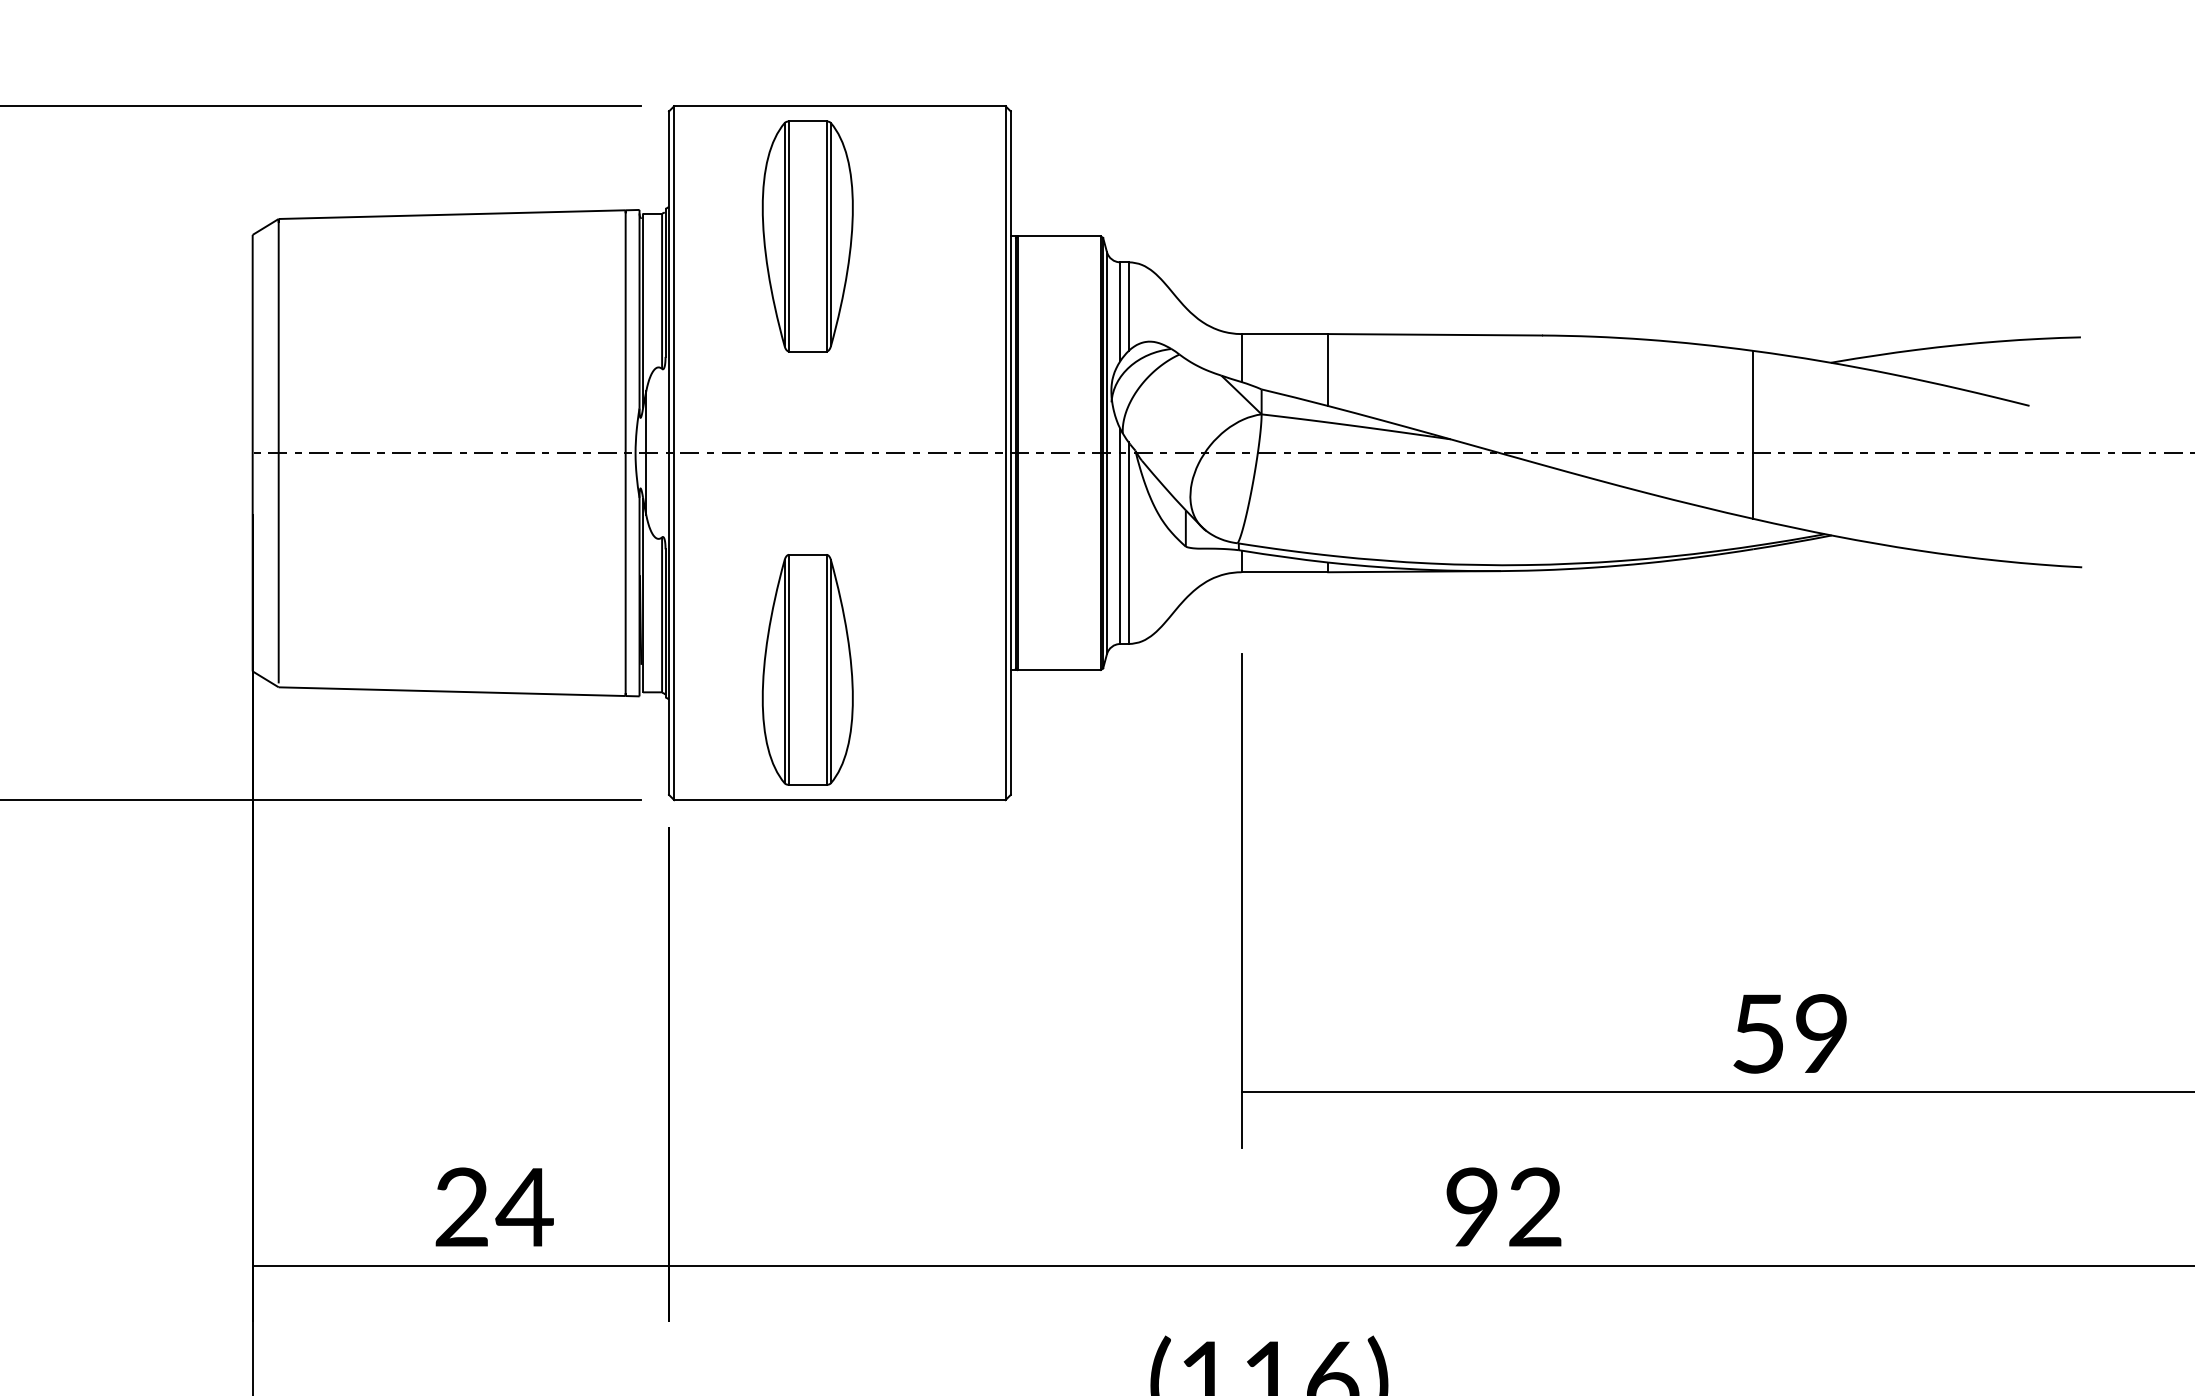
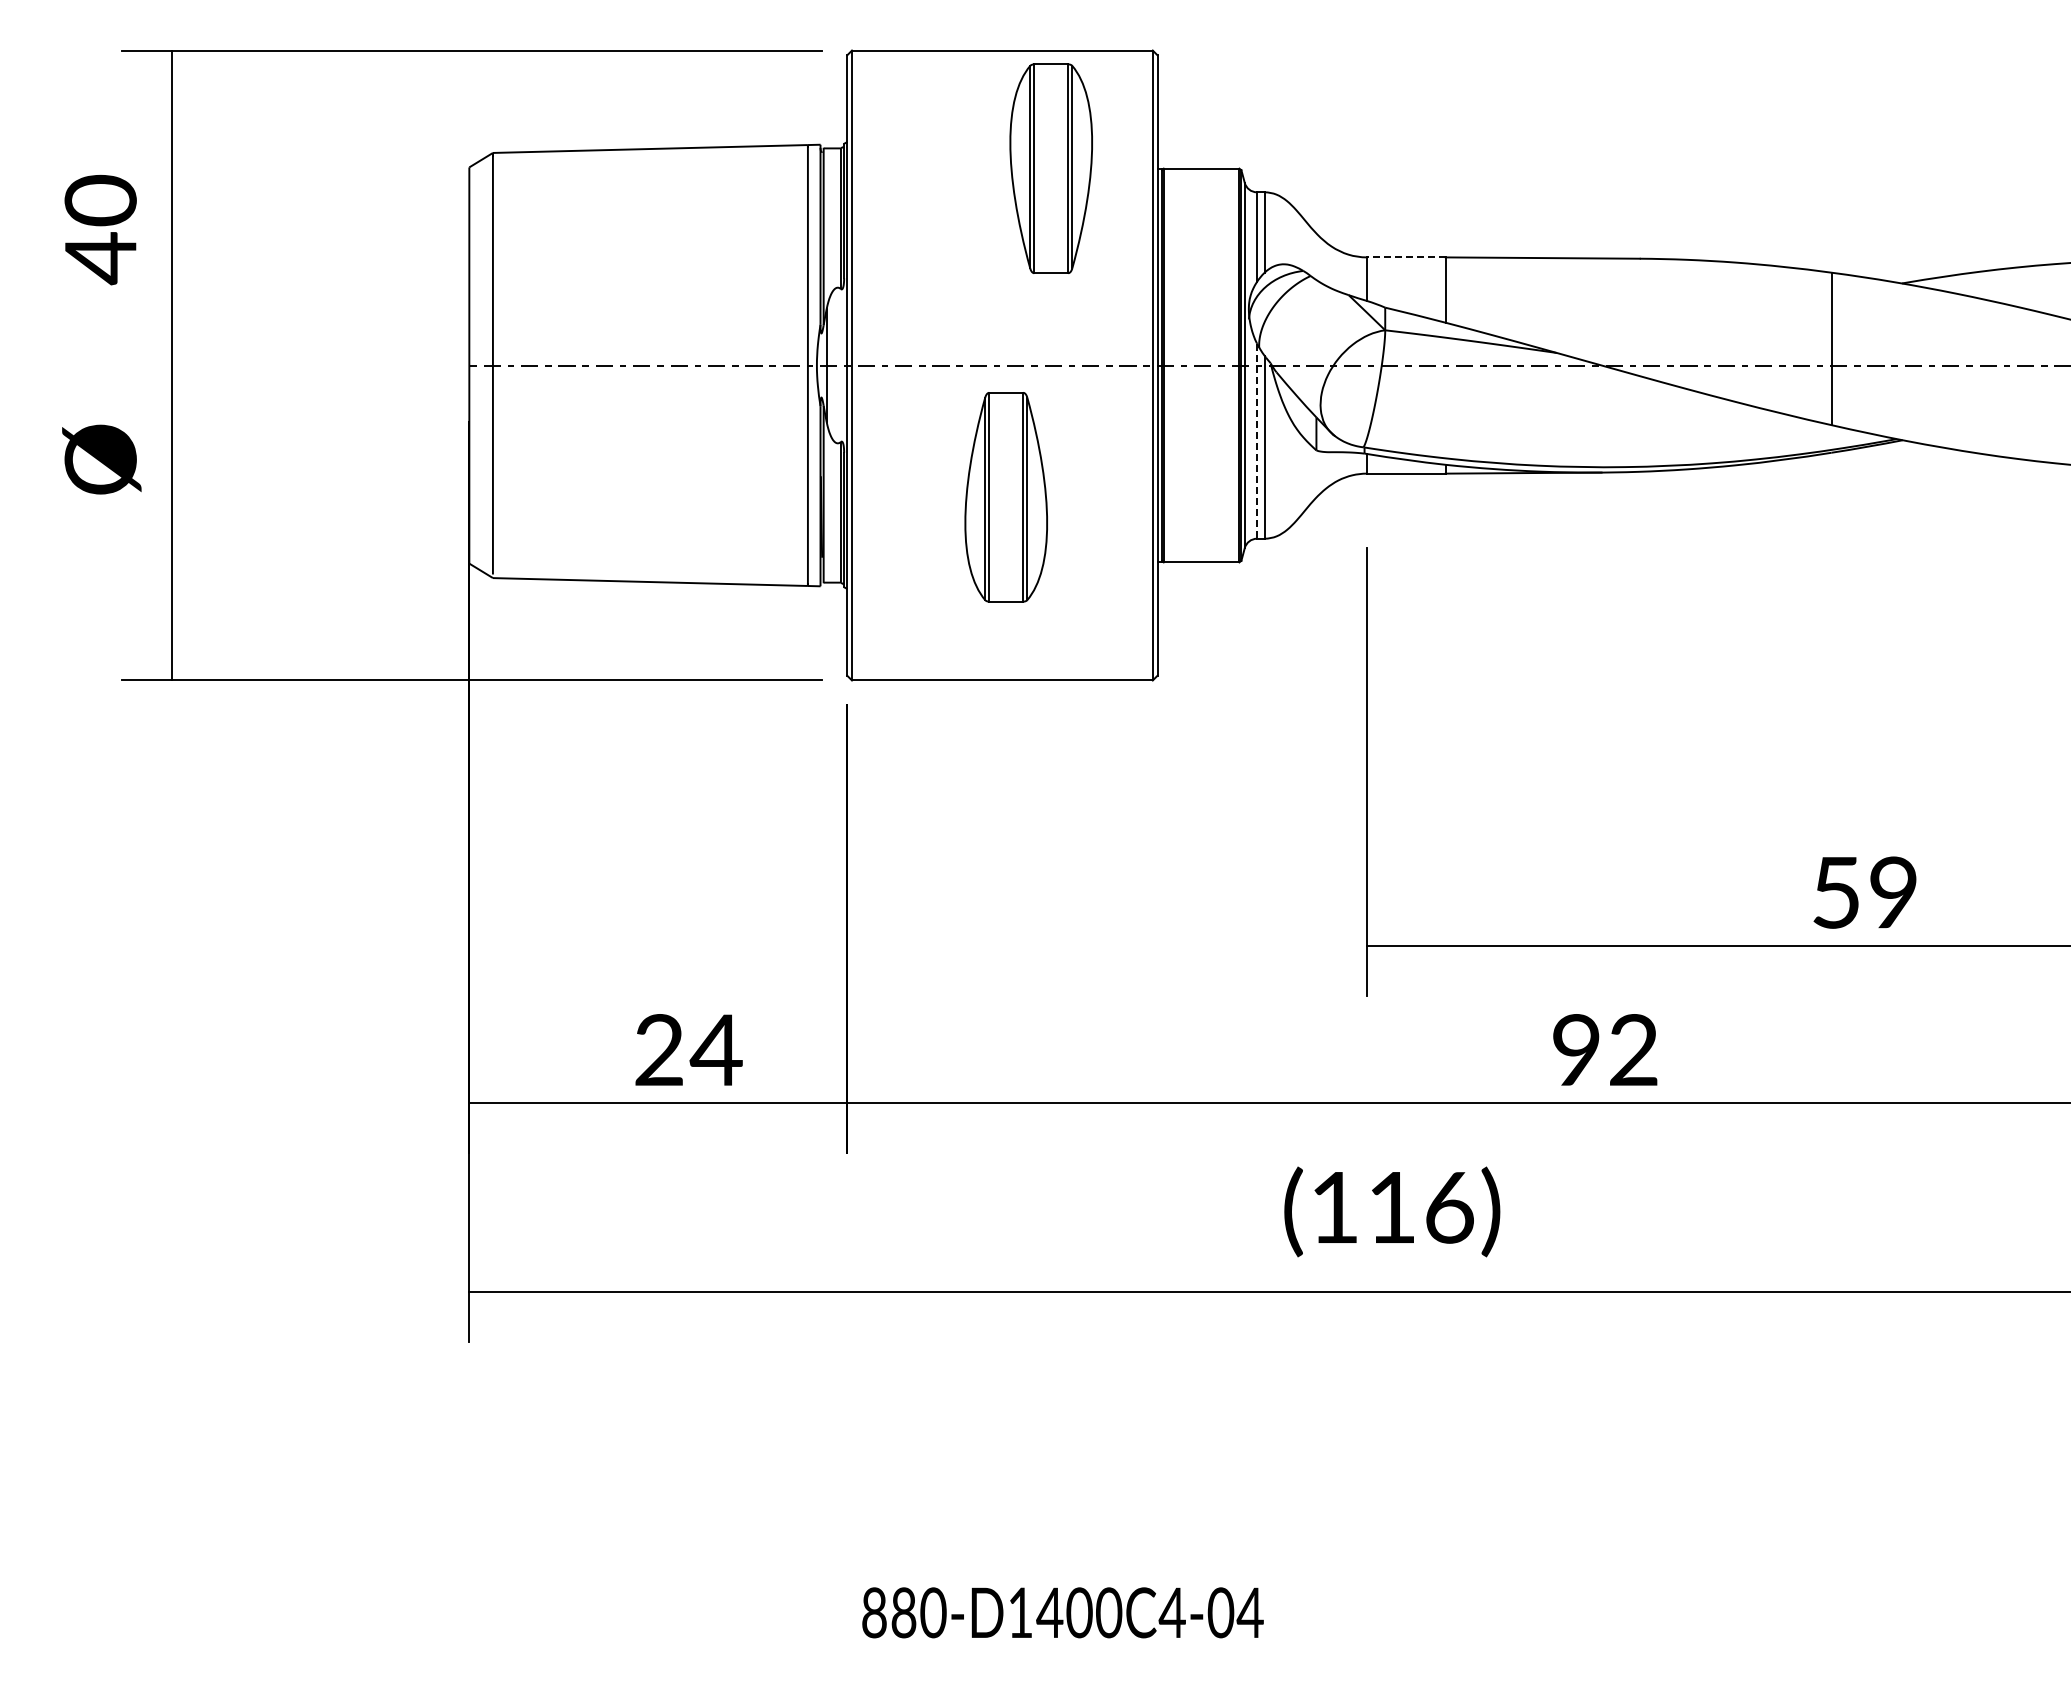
part: (806, 236) -> (1050, 168), moved
line: (1283, 334) -> (1405, 257), solid -> dashed
line: (1119, 536) -> (1256, 441), solid -> dashed
part: (806, 670) -> (1005, 497), moved

